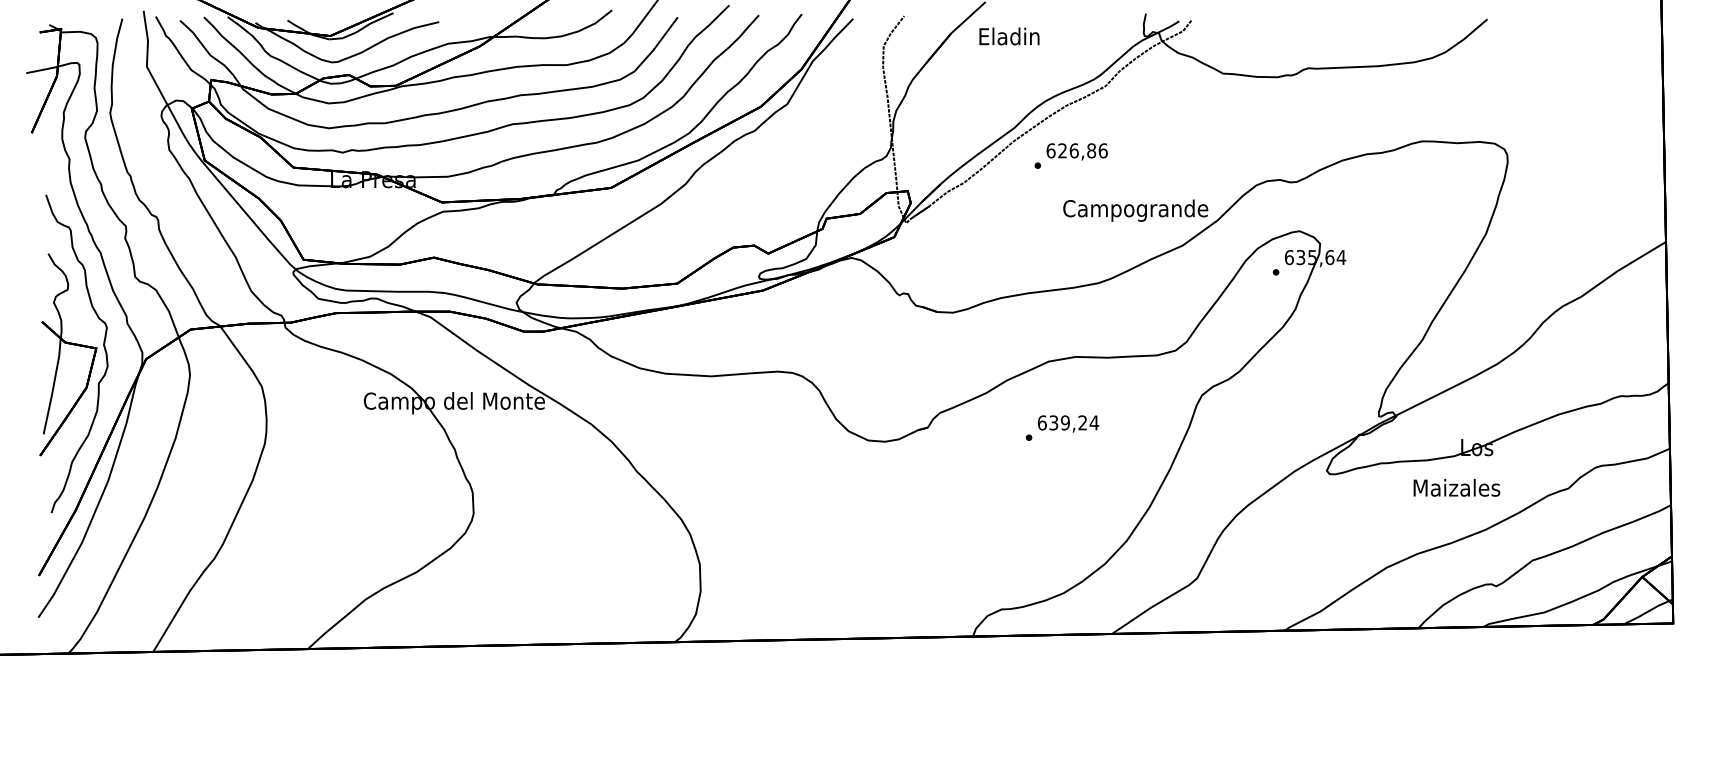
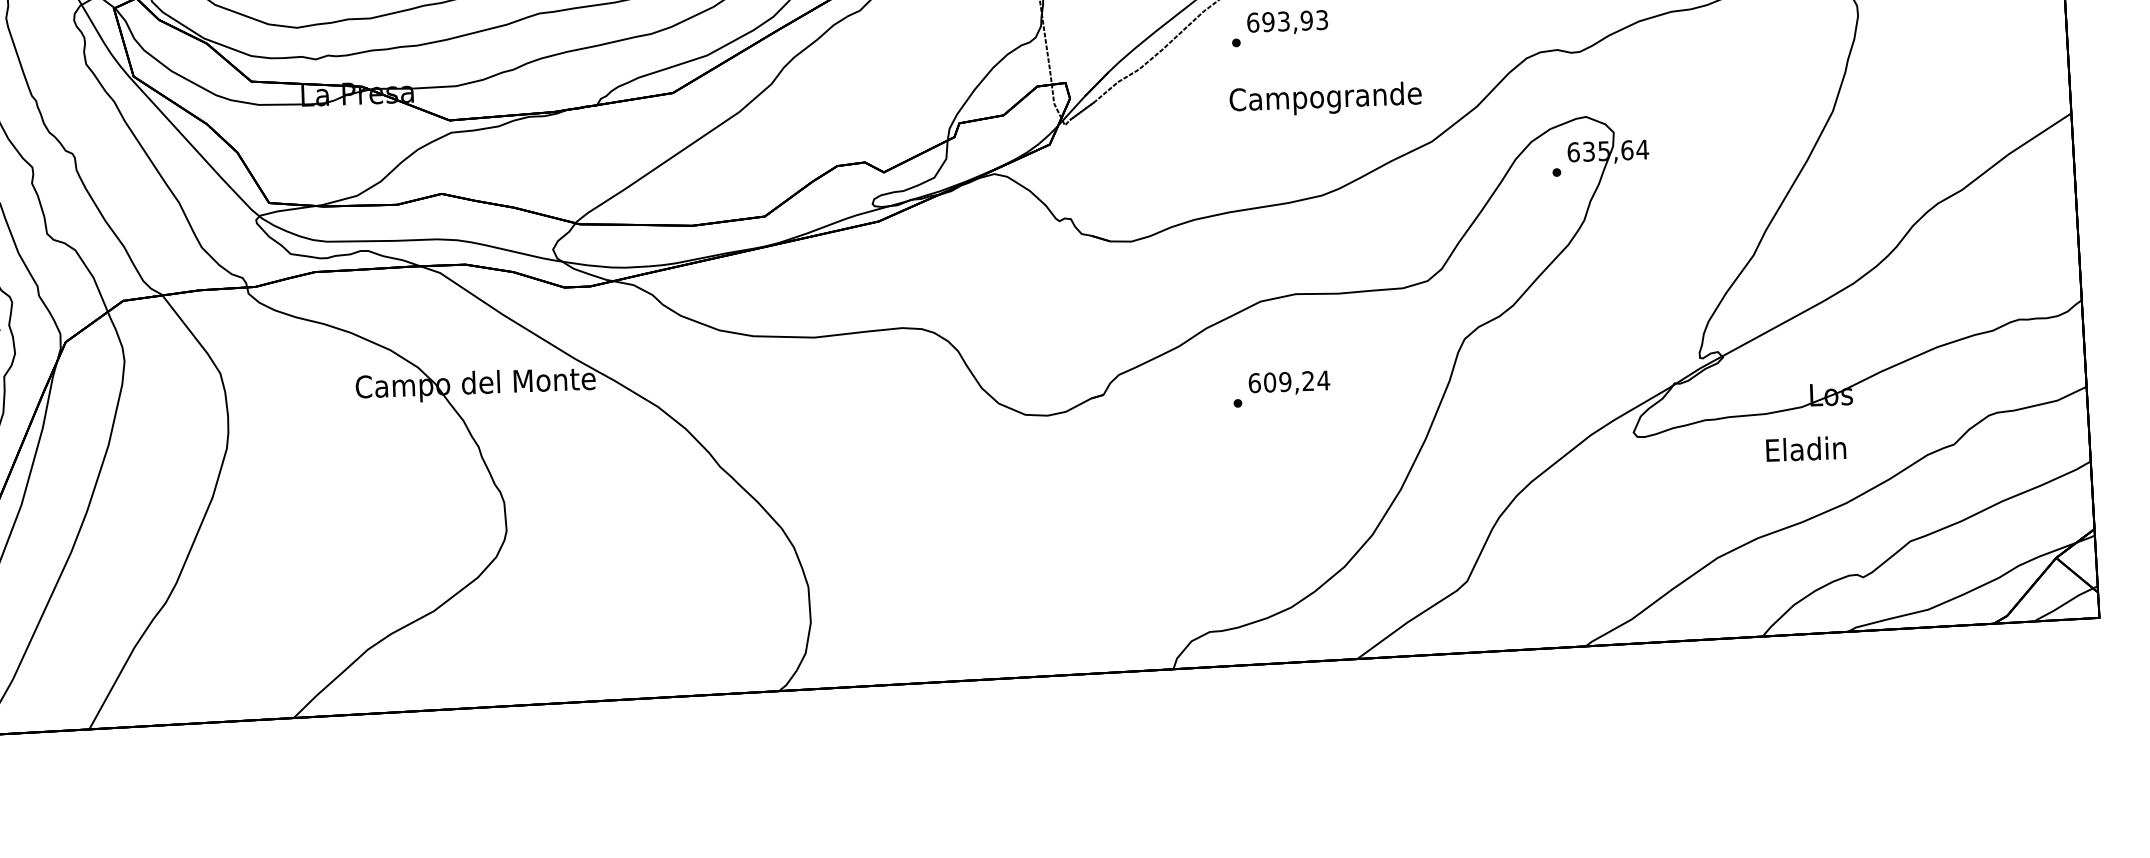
text: (1082, 150) -> (1294, 20), 626,86 -> 693,93
text: (1135, 210) -> (1325, 99), moved
text: (1053, 422) -> (1269, 382), 639,24 -> 609,24
text: (1456, 487) -> (1806, 448), Maizales -> Eladin

